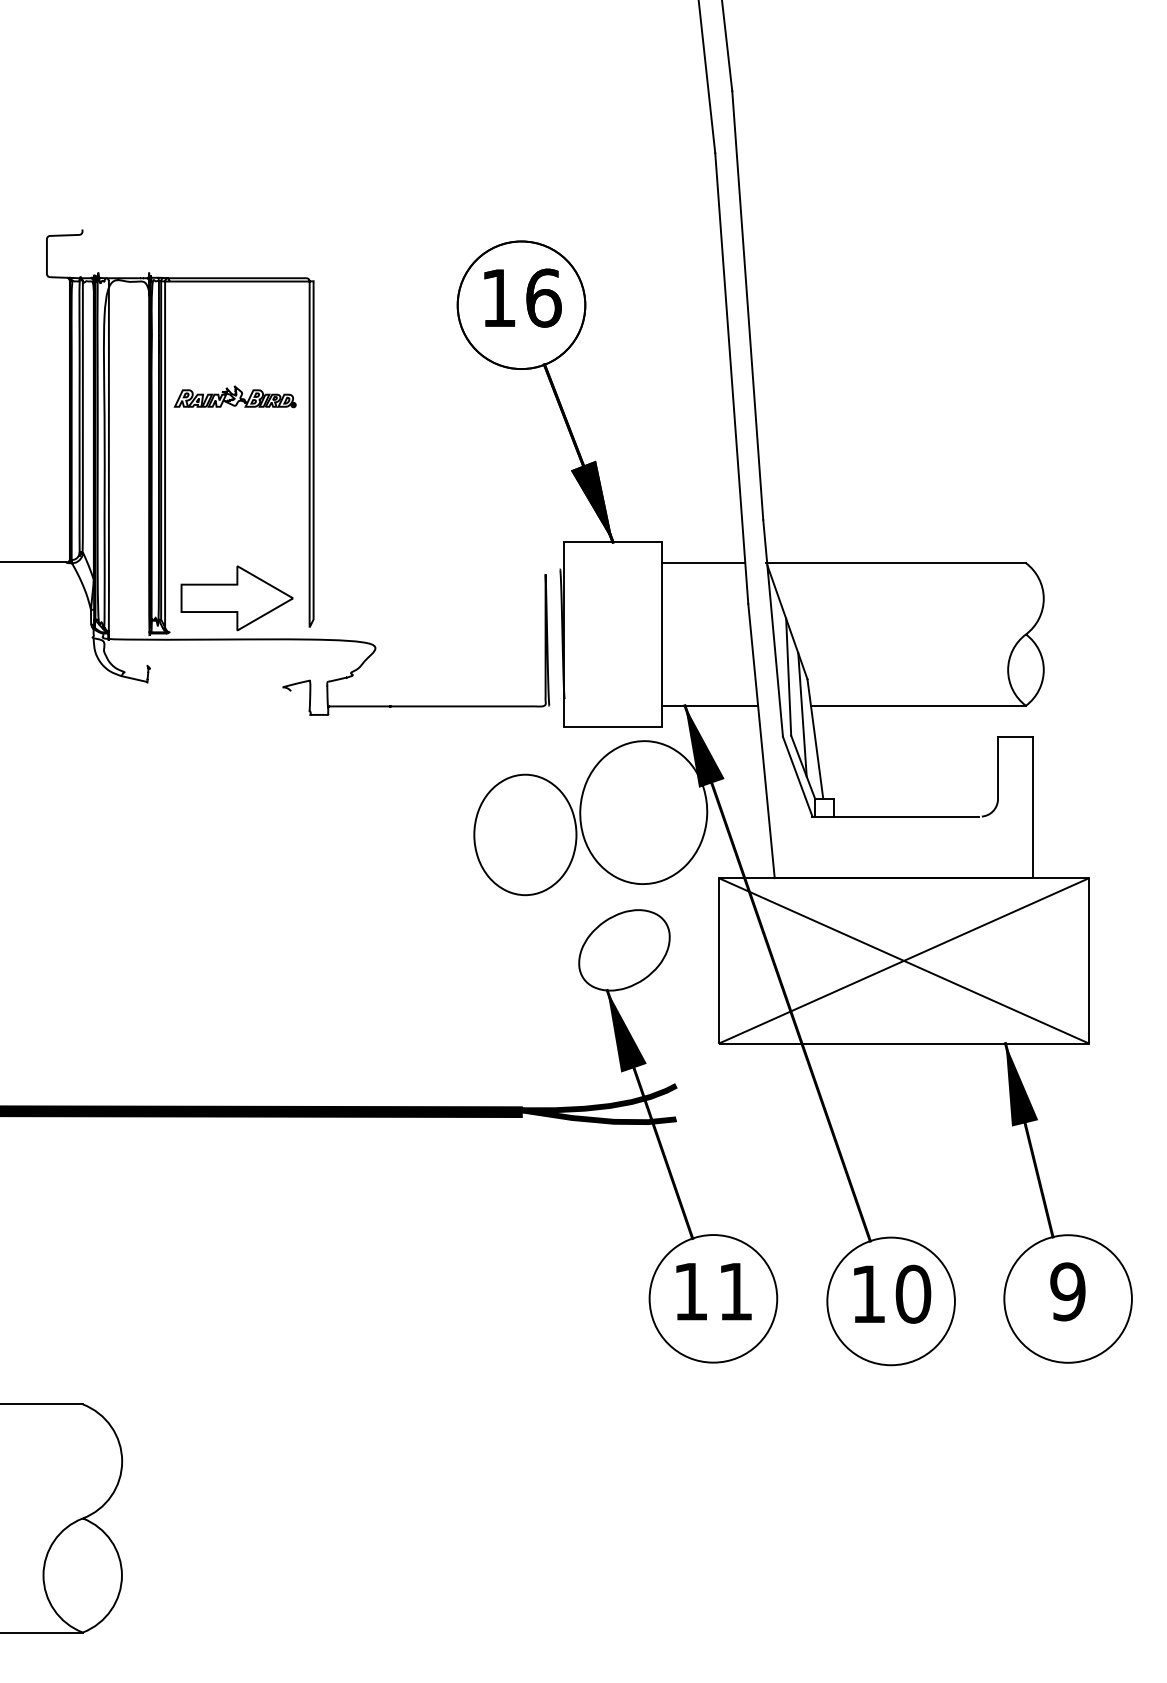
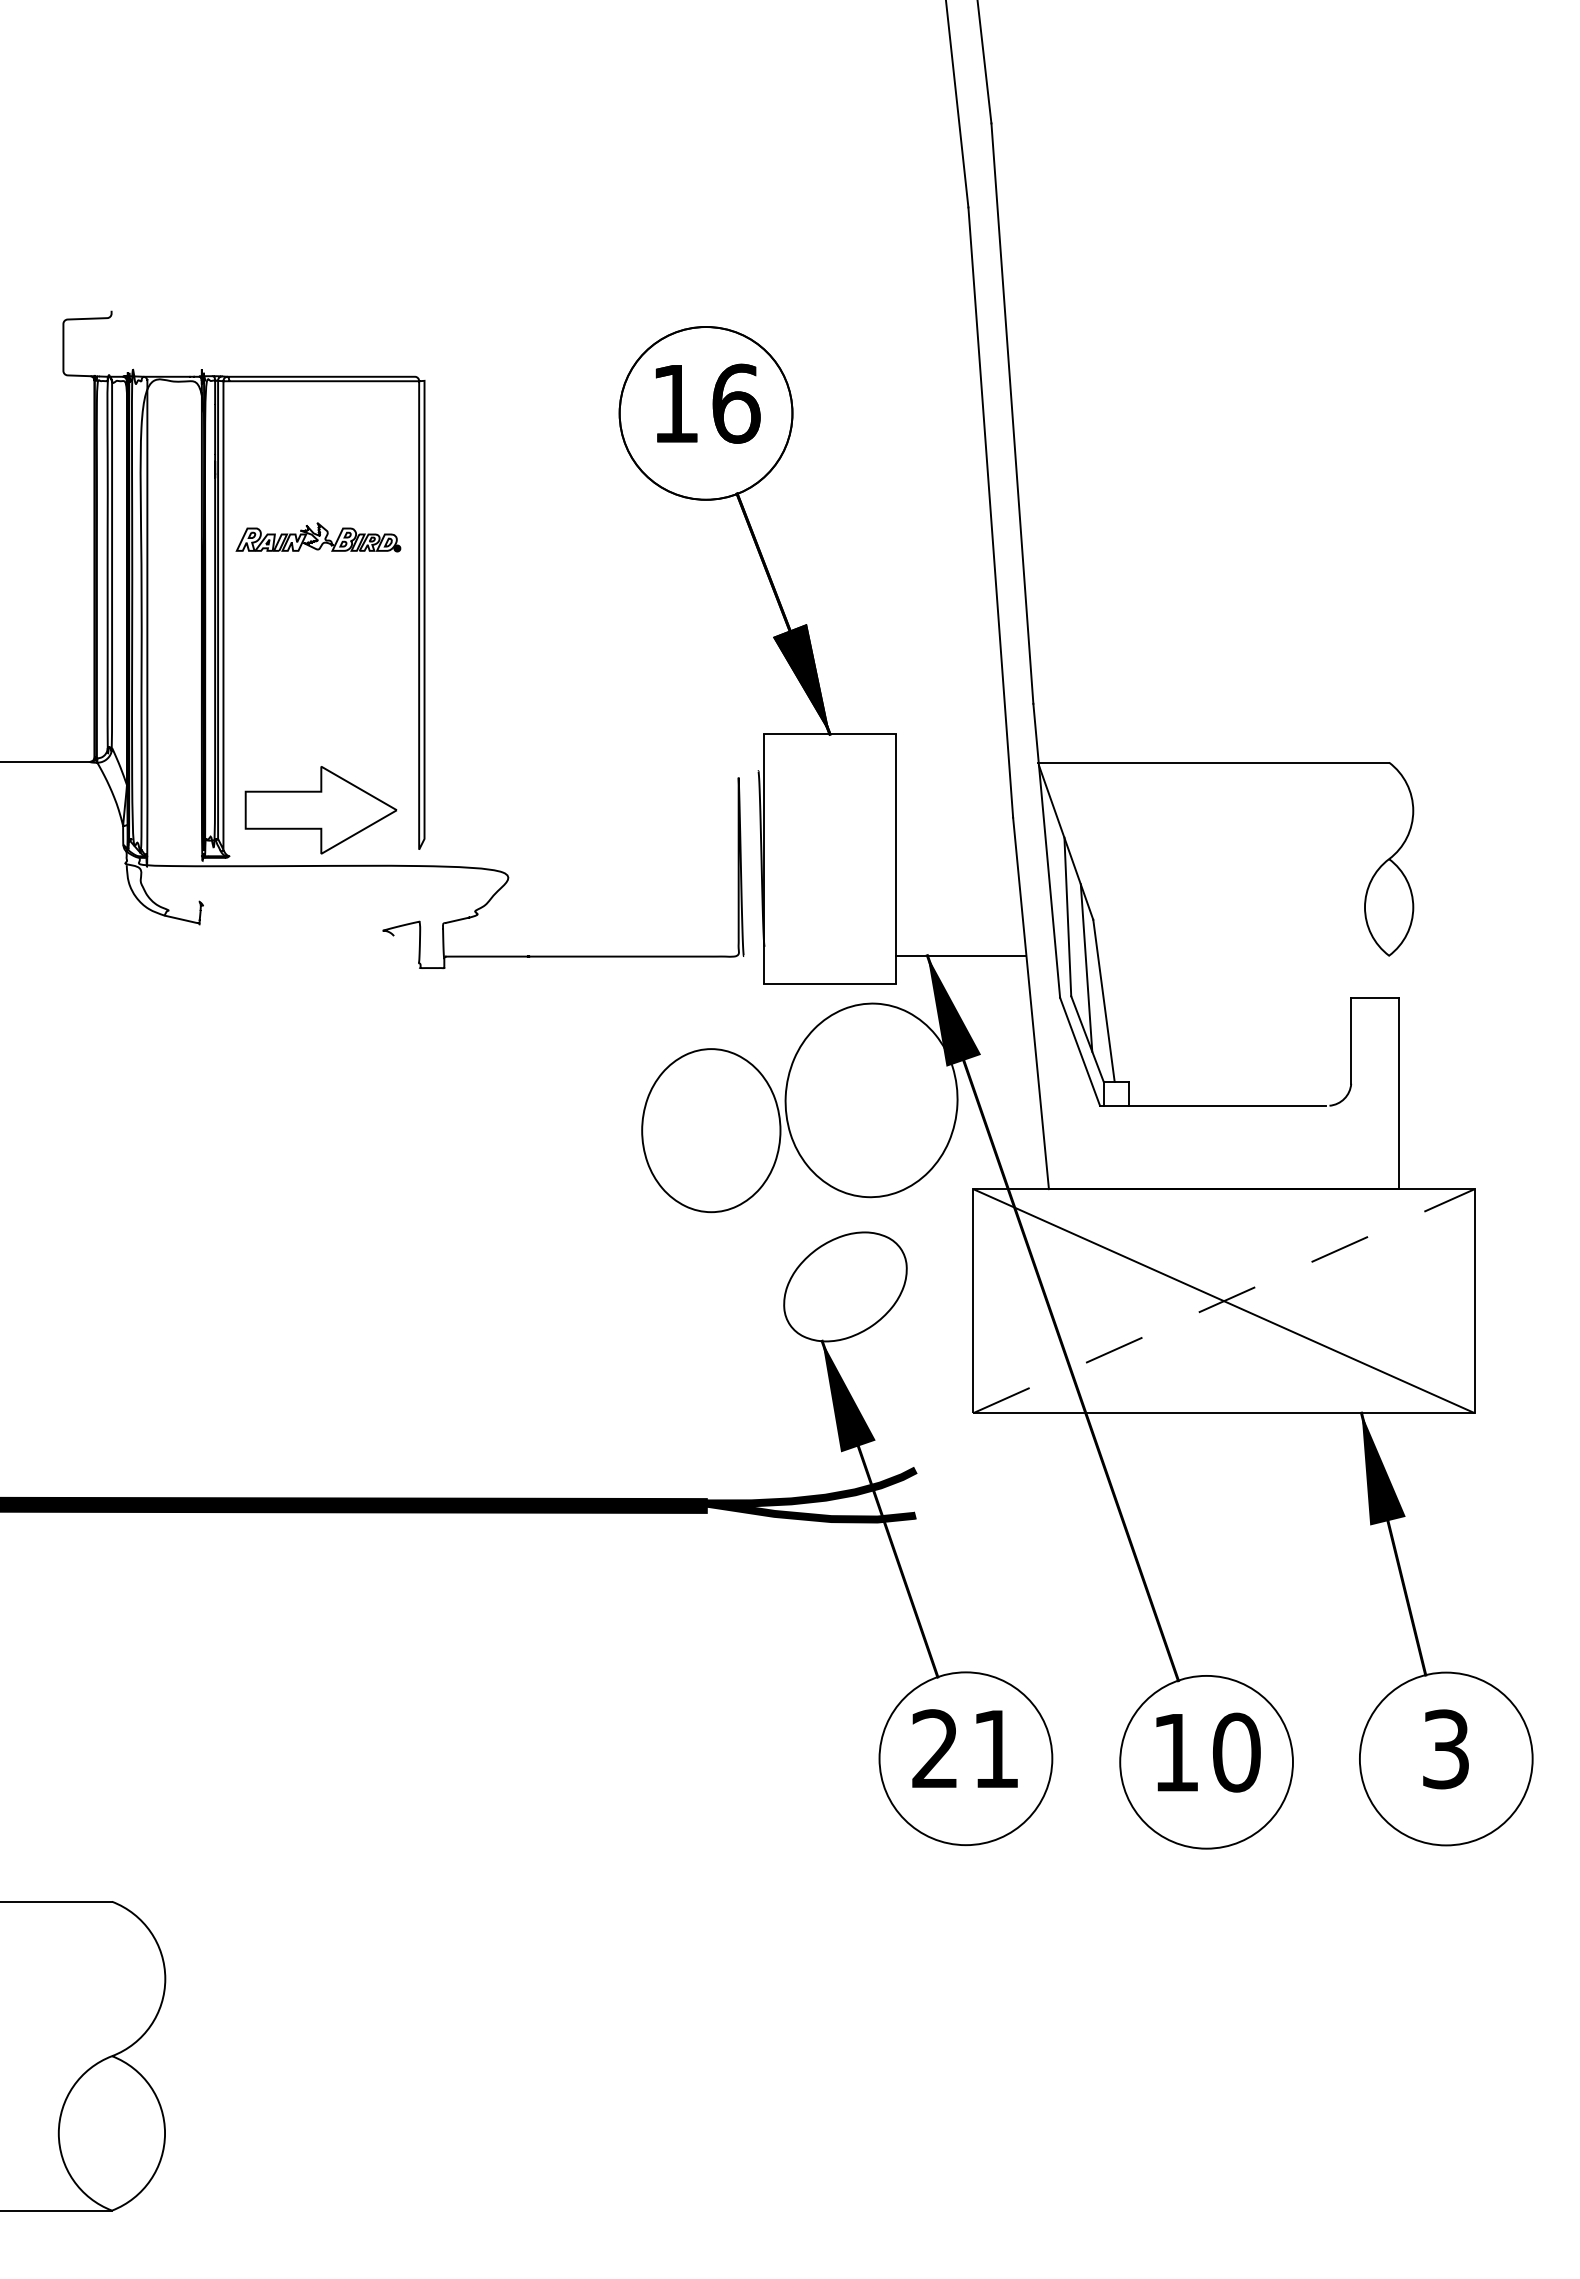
line: (702, 563) -> (951, 762), removed
line: (918, 705) -> (1243, 955), removed
line: (904, 961) -> (1224, 1301), solid -> dashed
text: (690, 1291) -> (934, 1748), 11 -> 21
text: (1067, 1291) -> (1445, 1749), 9 -> 3

